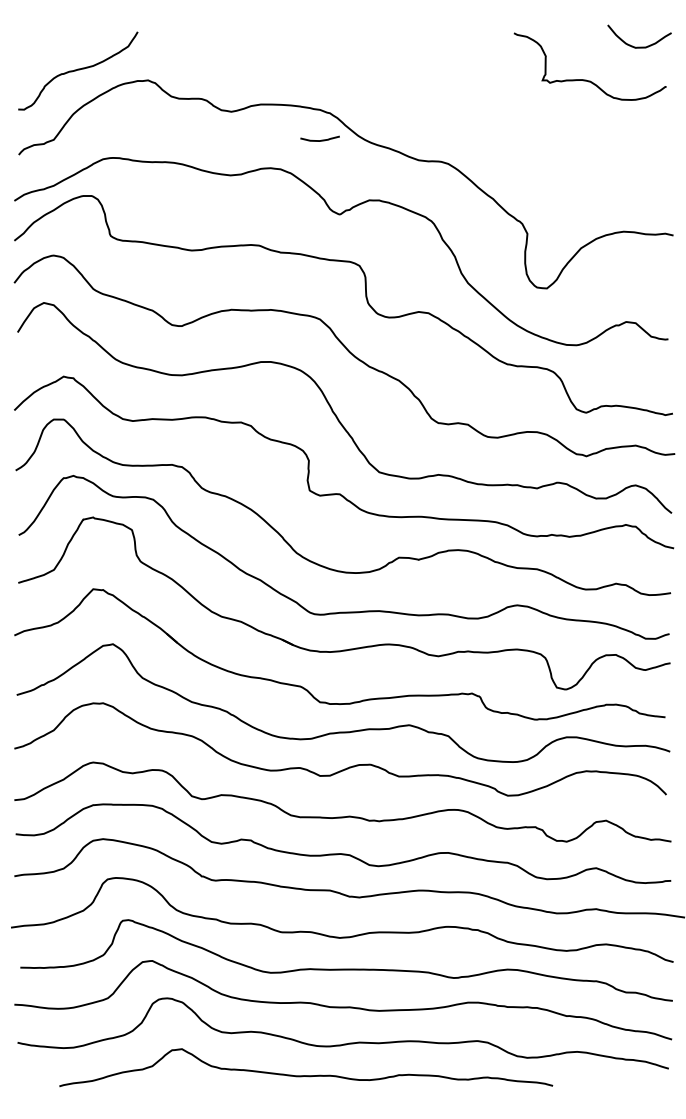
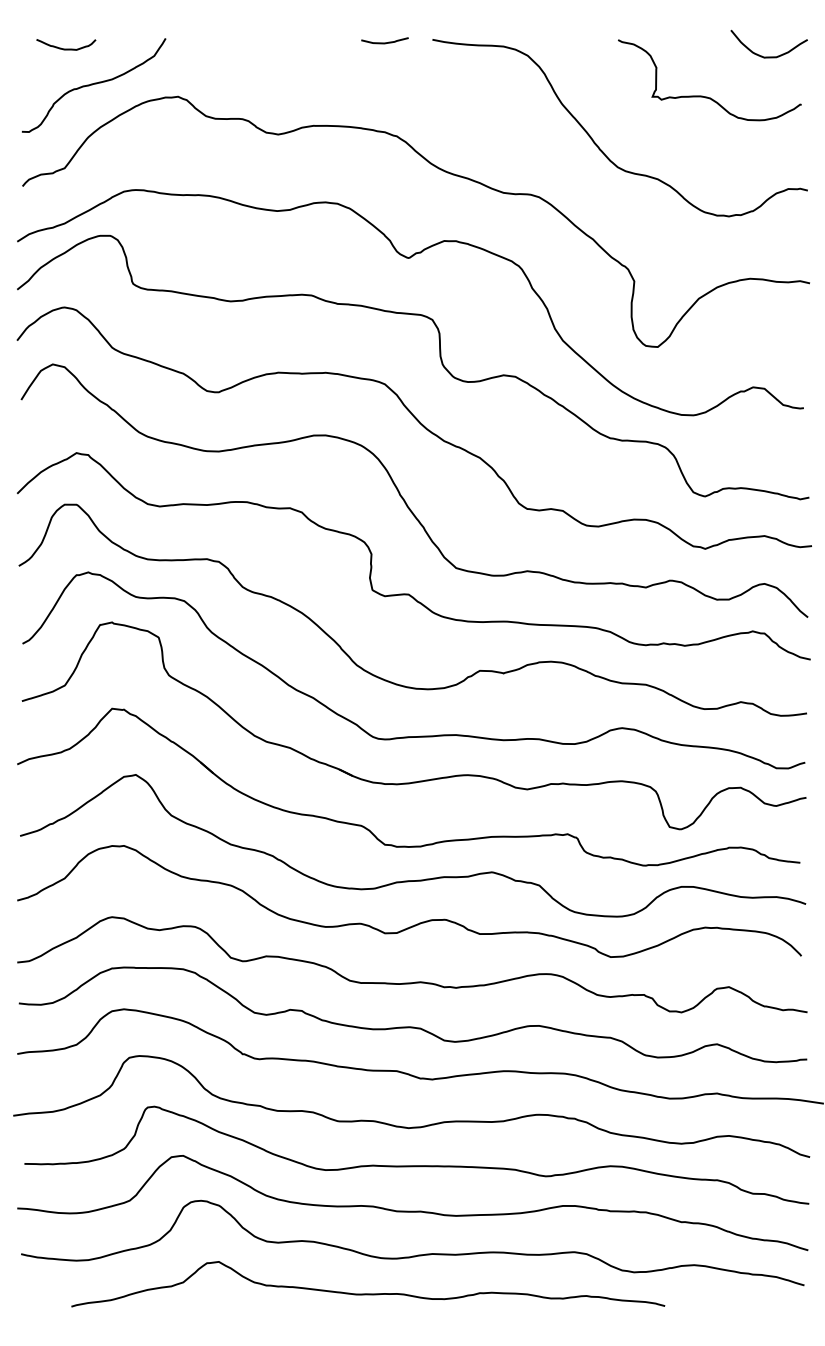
curve: (55, 40) -> (66, 48), added
curve: (498, 121) -> (599, 146), added
curve: (319, 140) -> (384, 42), moved

